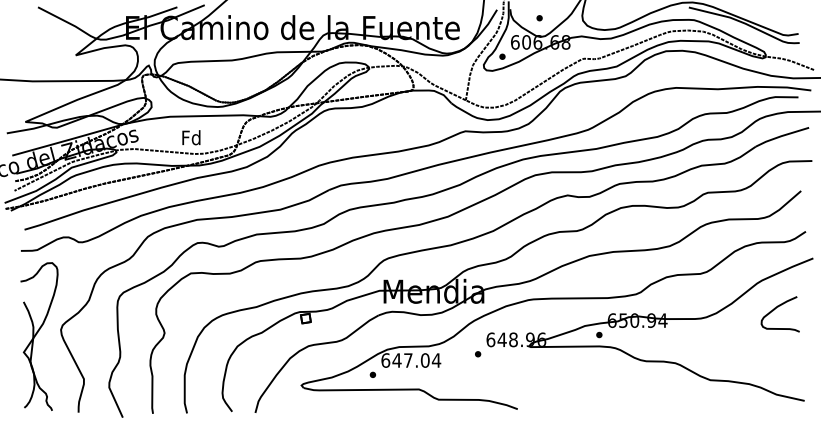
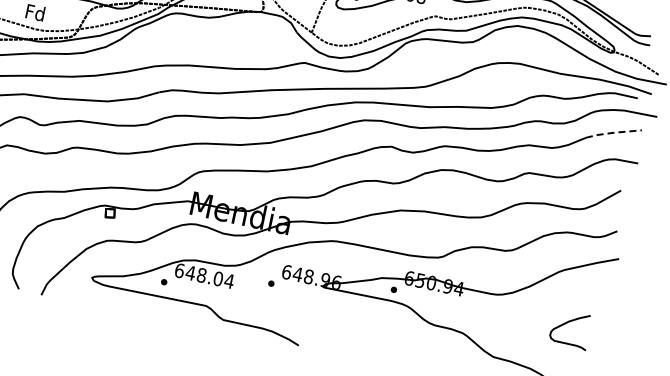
line: (781, 136) -> (613, 133), solid -> dashed
curve: (775, 309) -> (566, 323), moved
text: (408, 360) -> (201, 275), 647.04 -> 648.04

